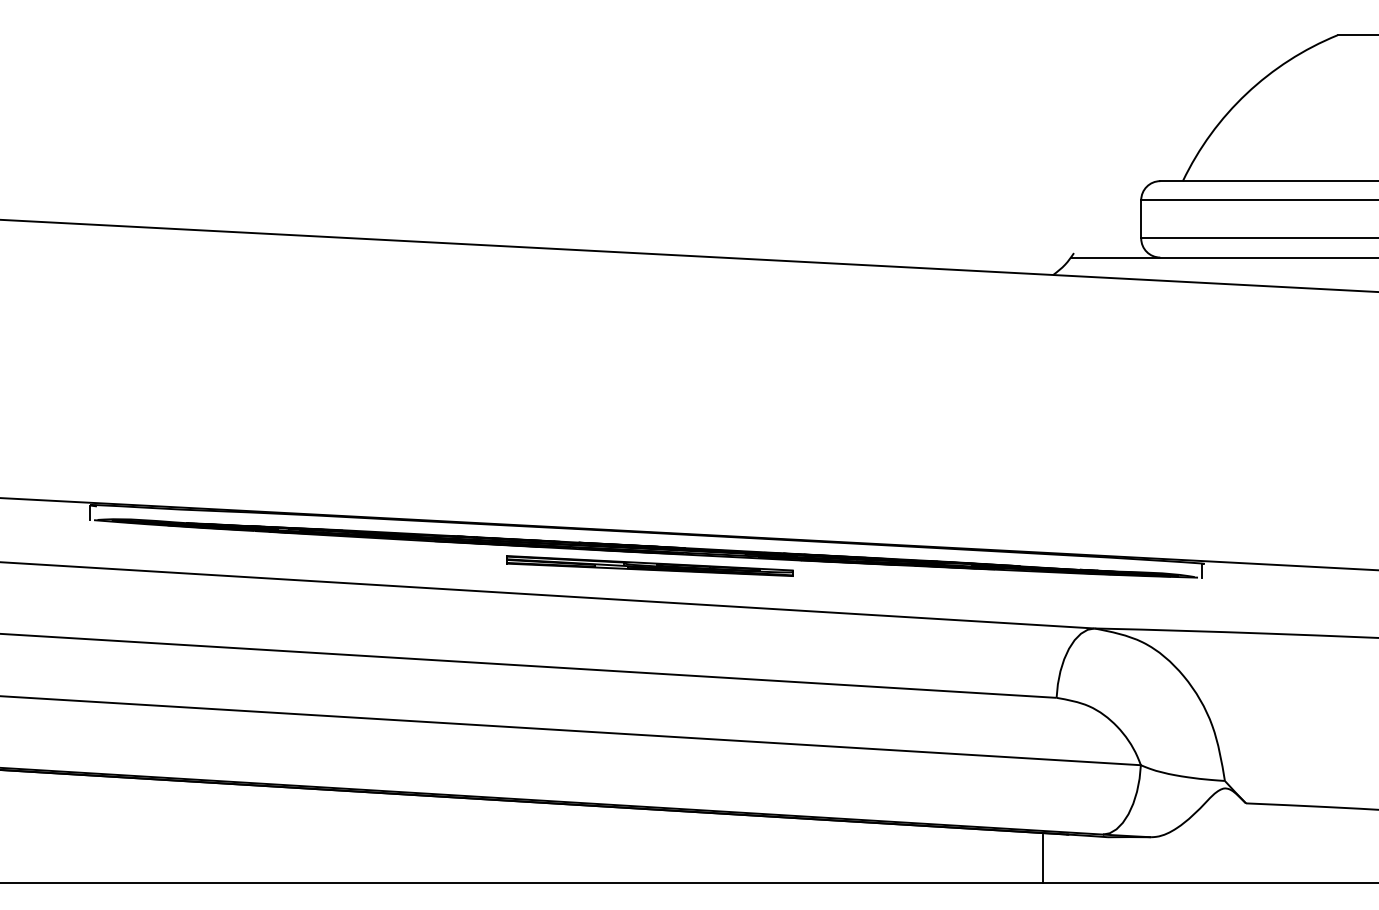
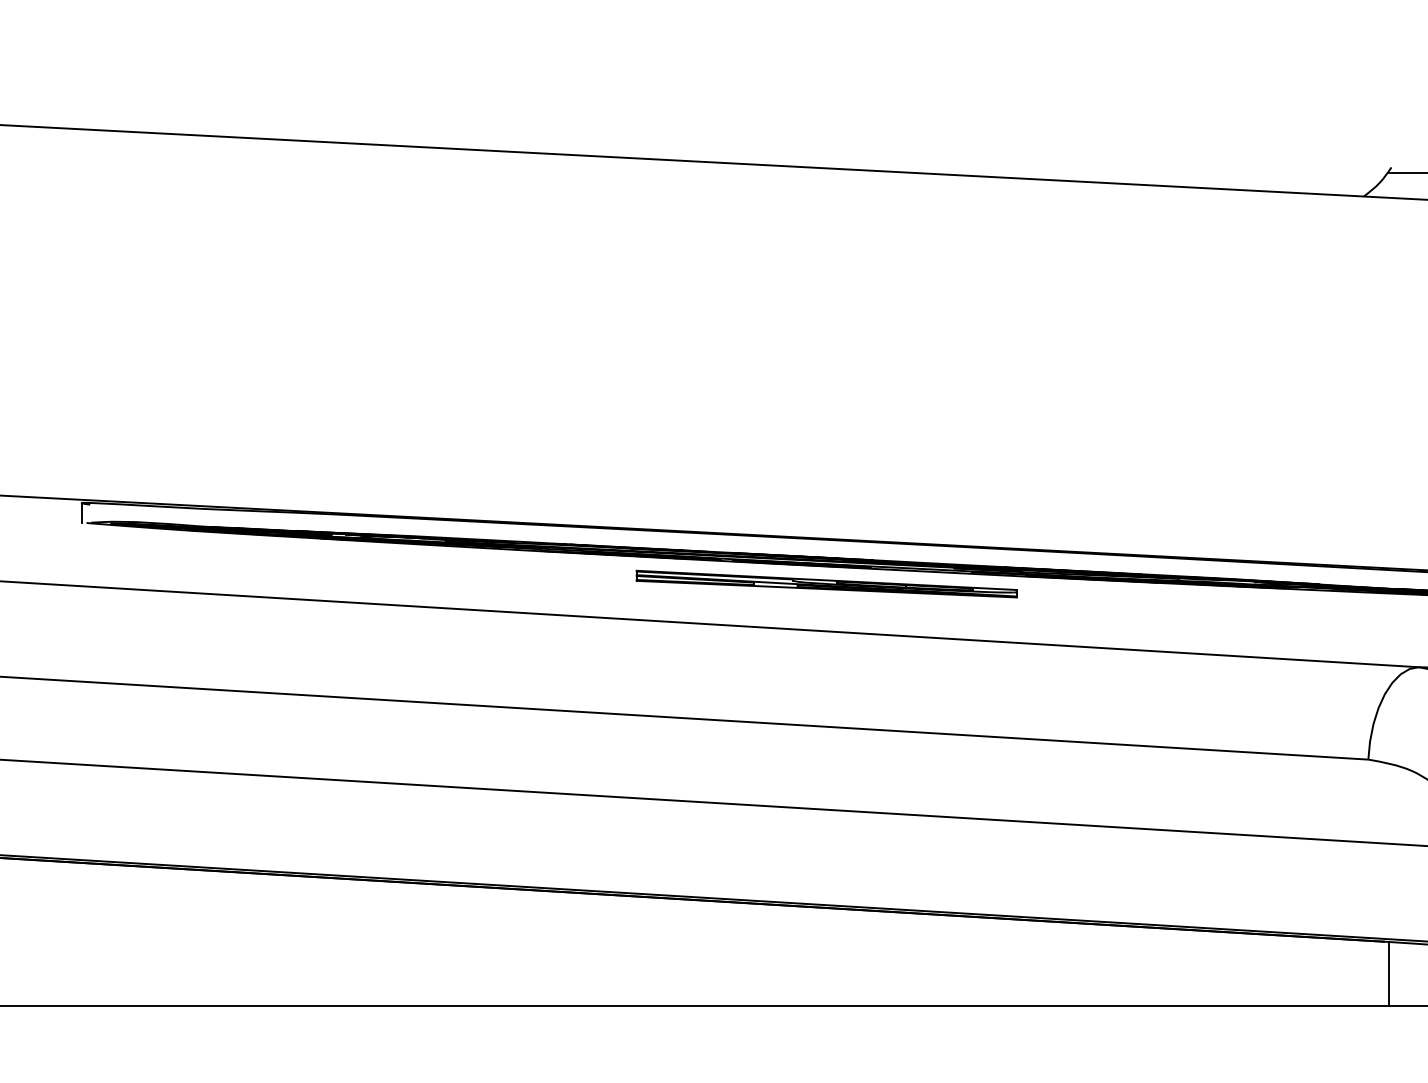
line: (1042, 858) -> (1388, 973), moved

